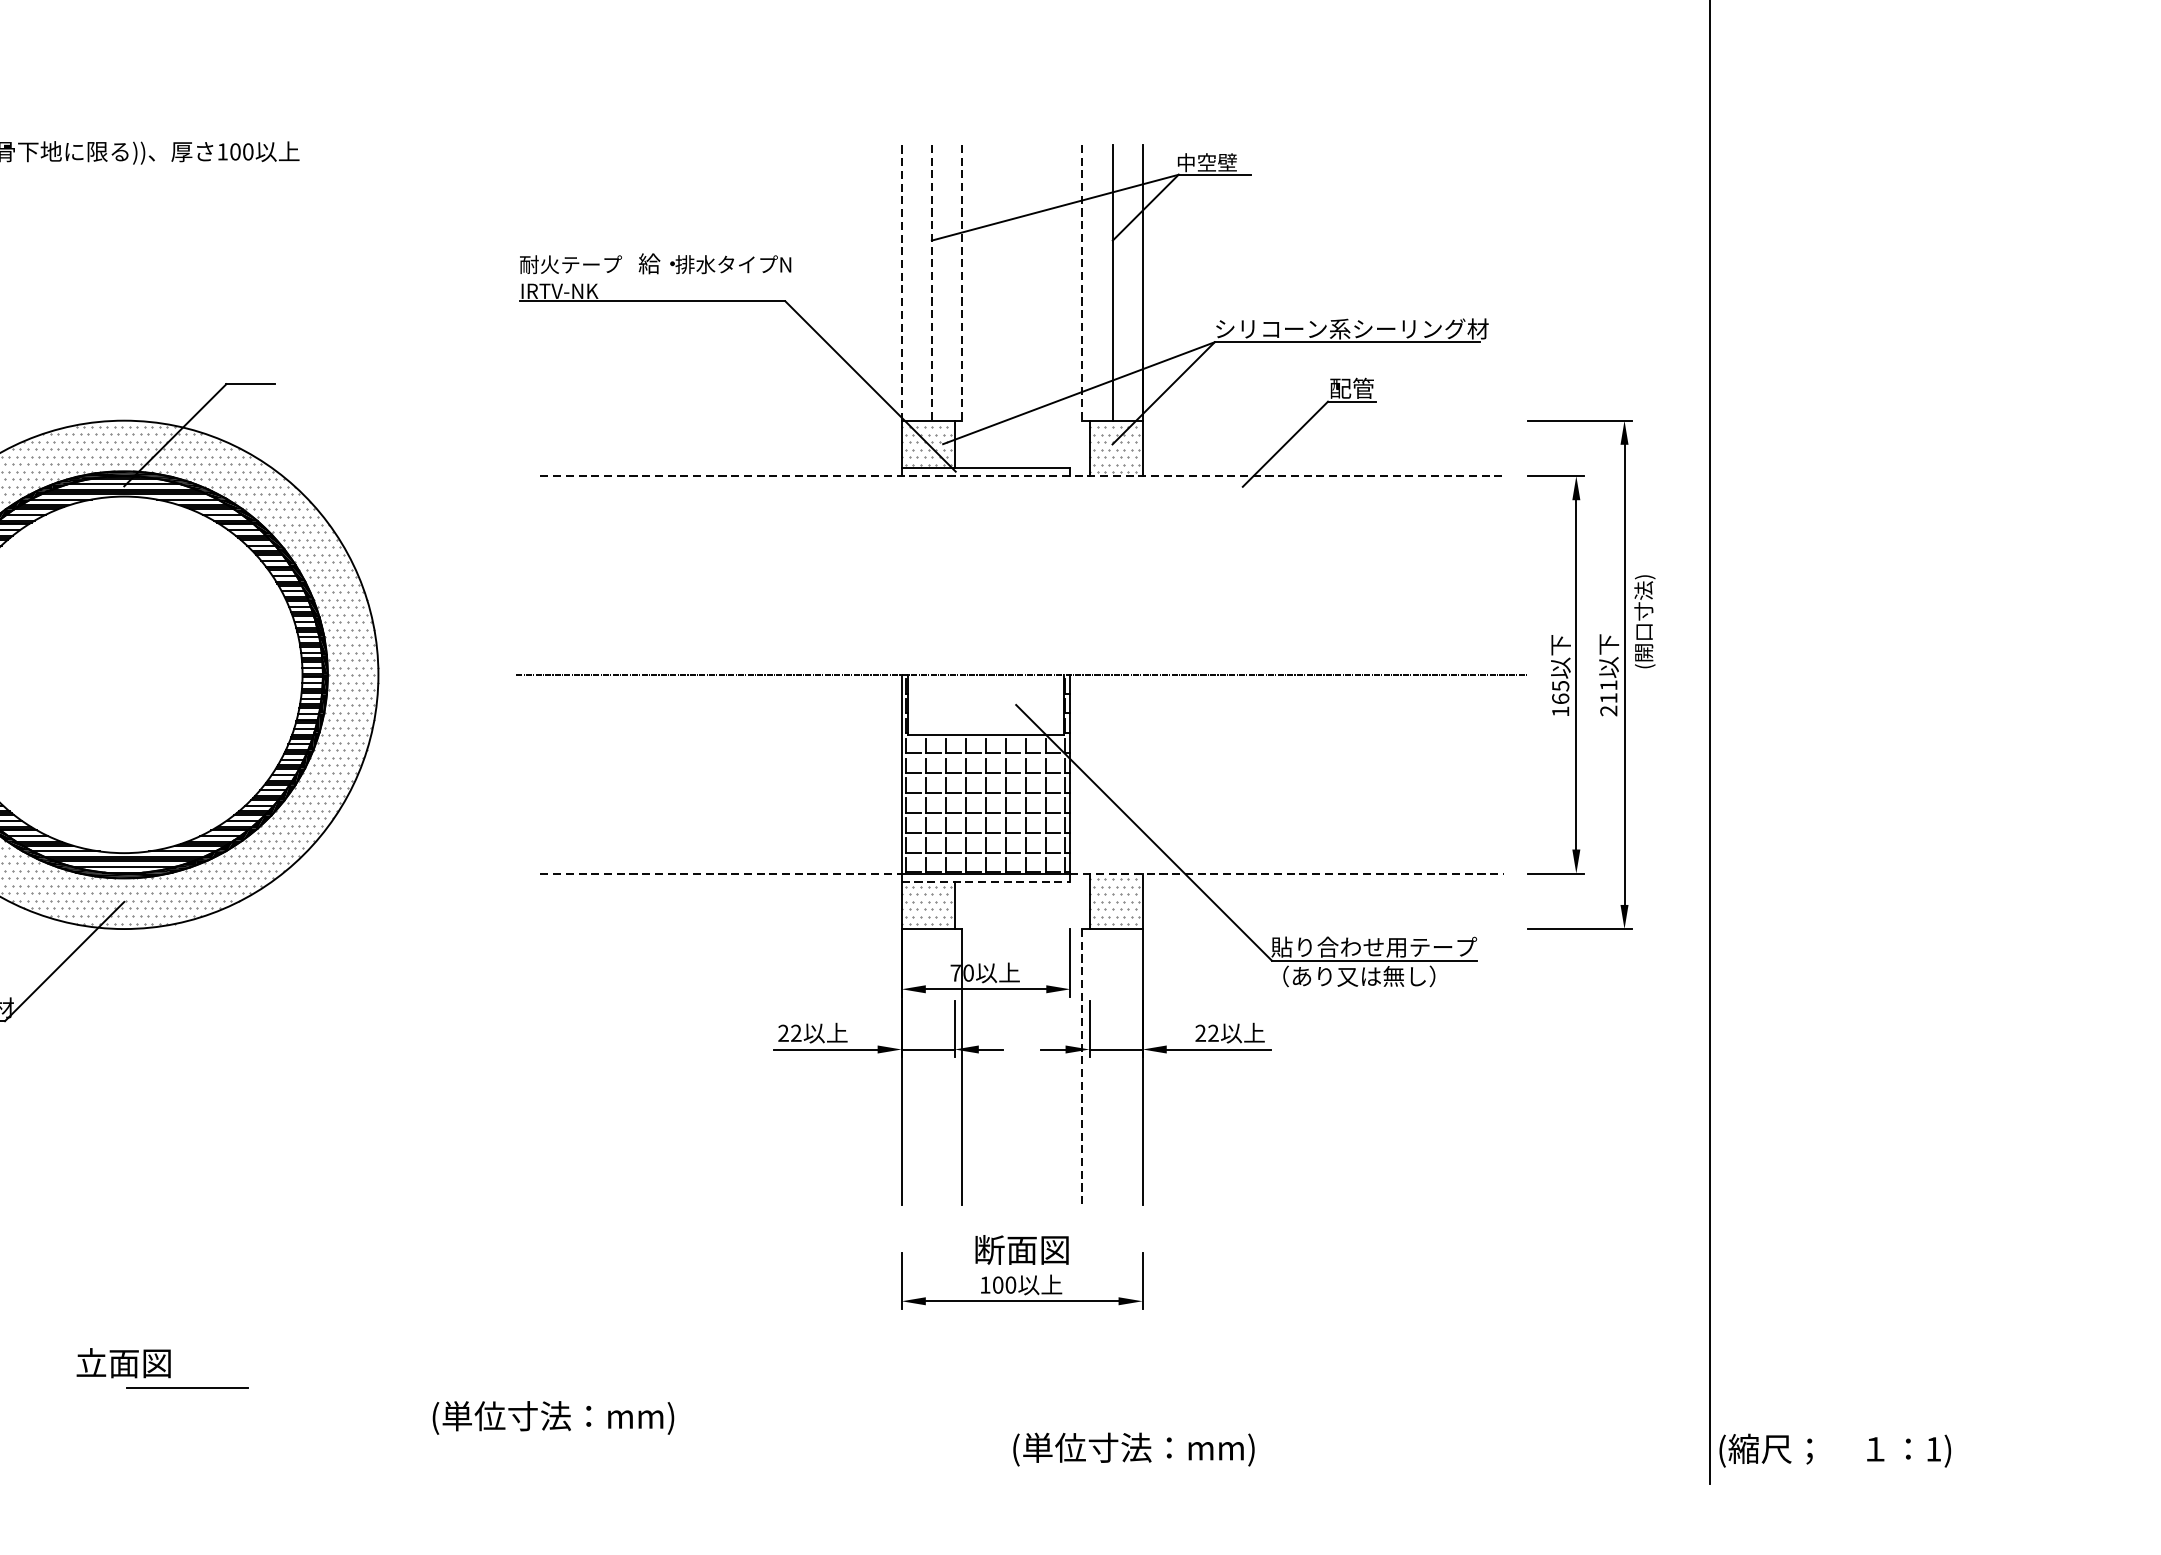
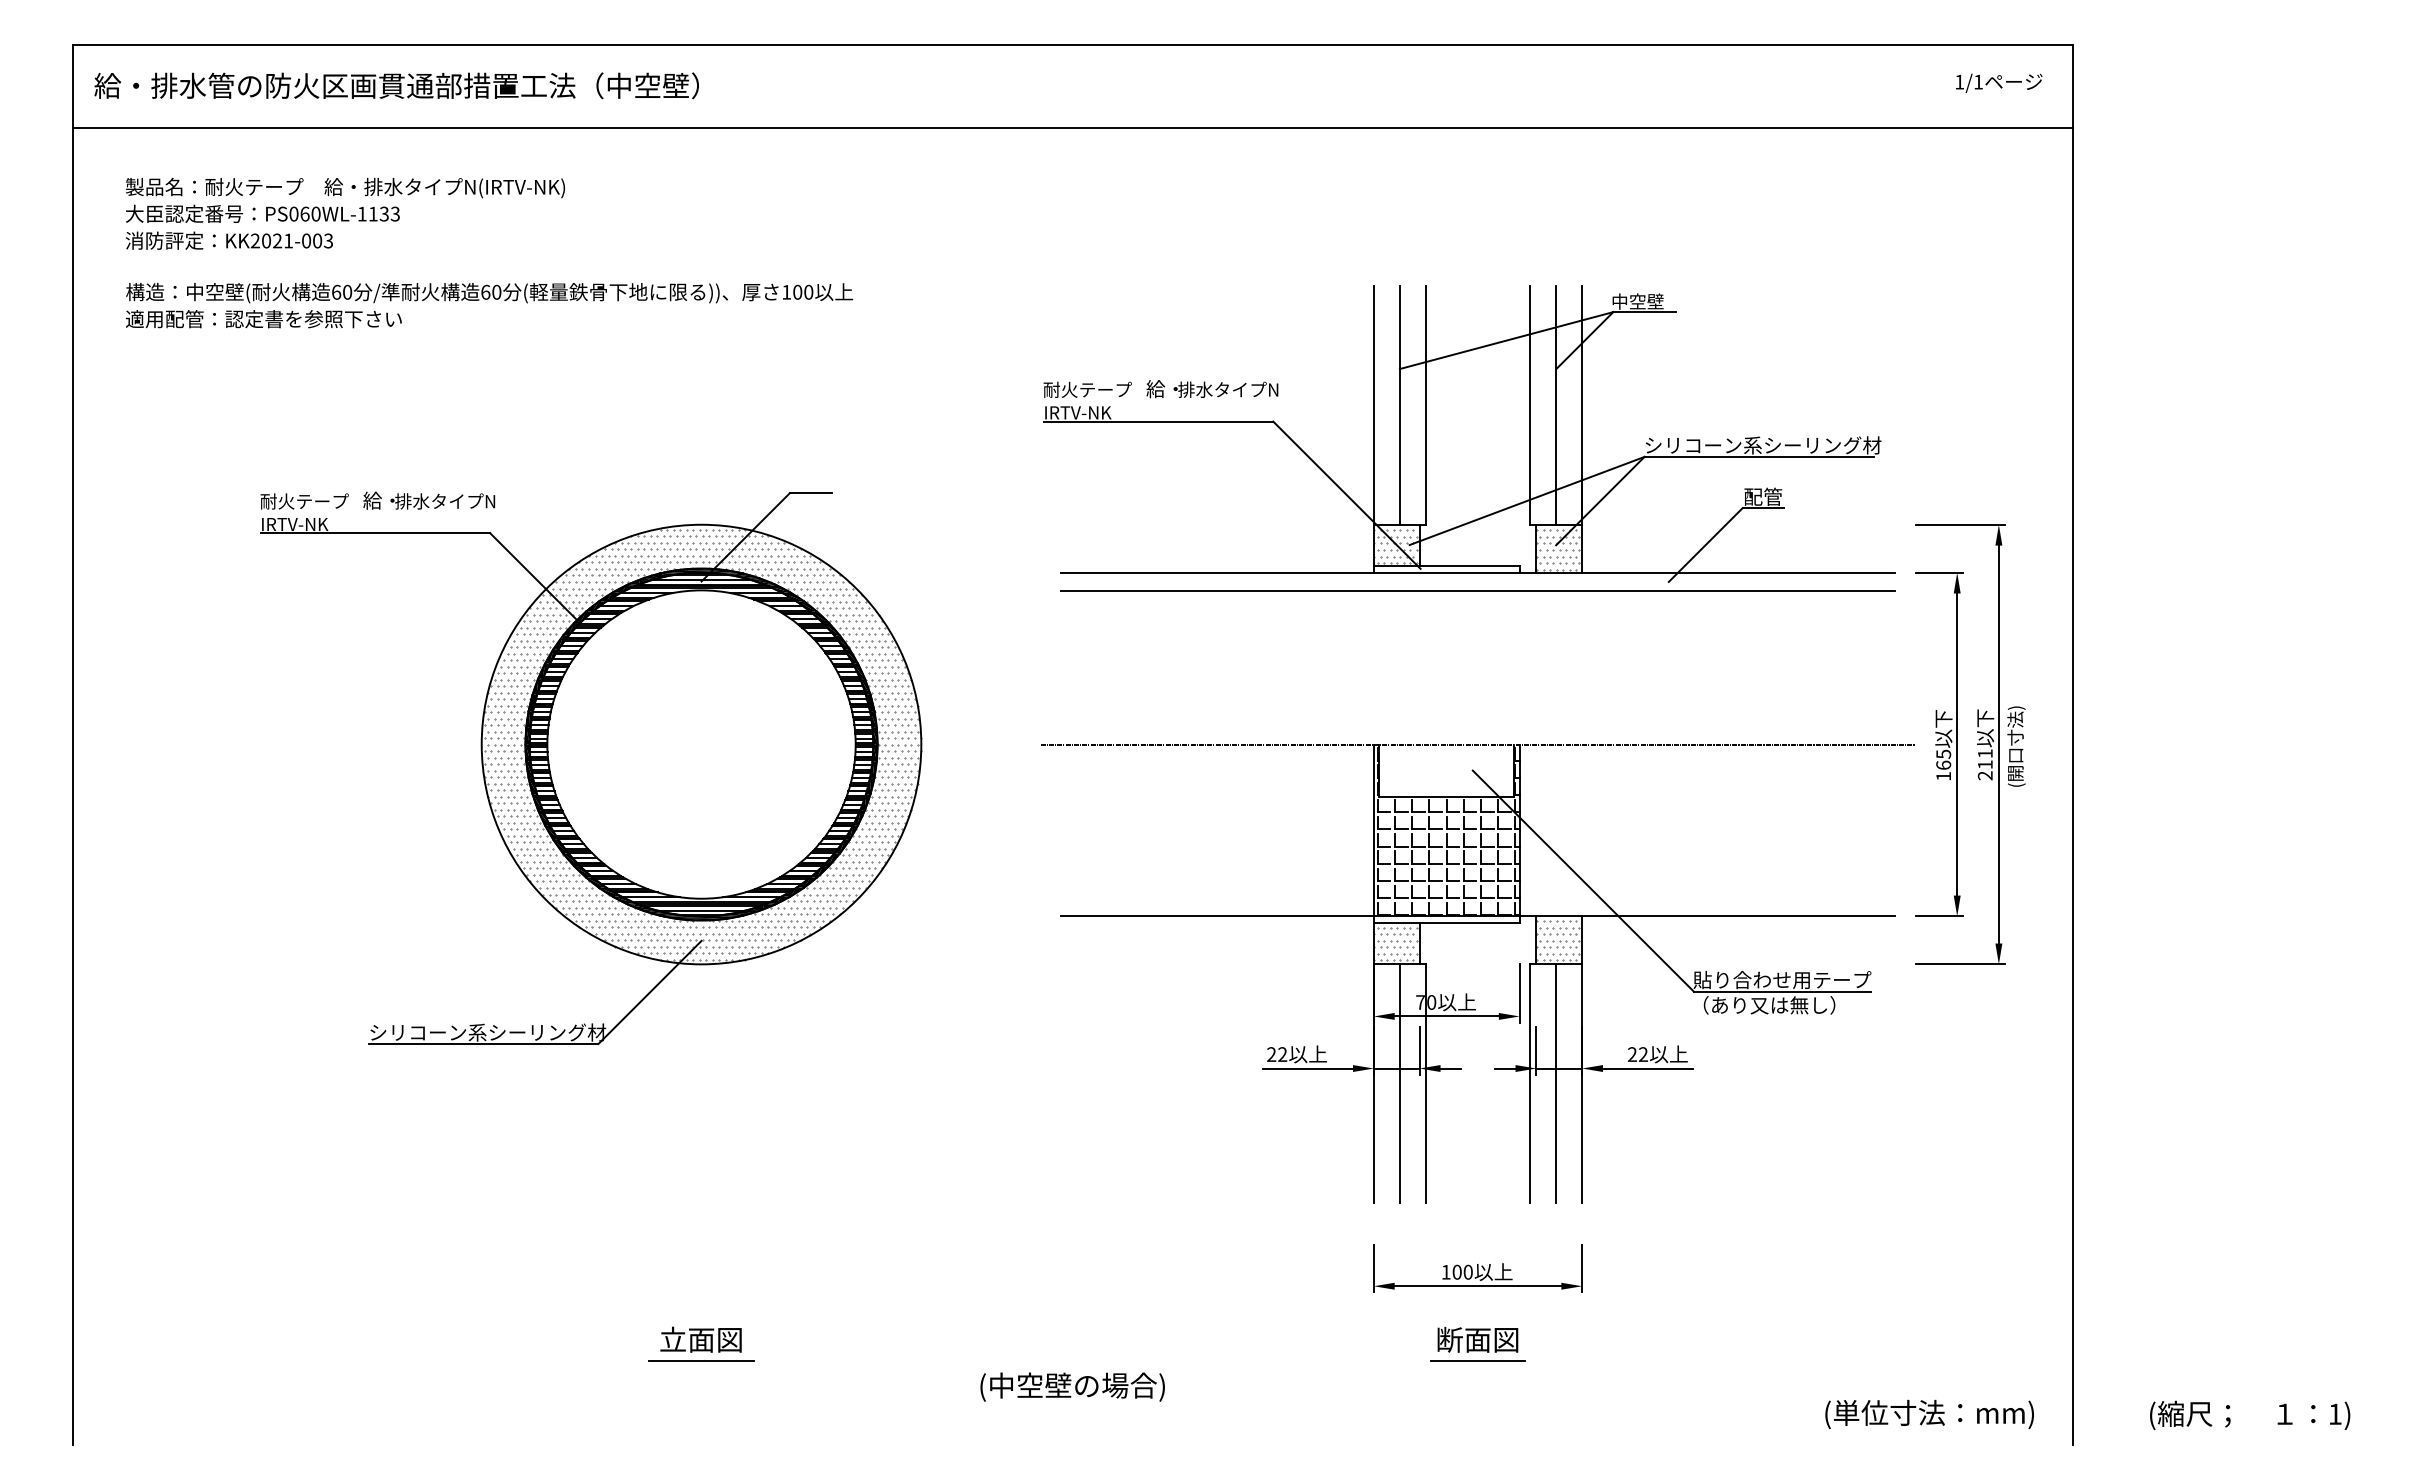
line: (901, 281) -> (1373, 404), dashed -> solid
line: (931, 282) -> (1399, 405), dashed -> solid
line: (961, 282) -> (1425, 405), dashed -> solid
line: (1082, 282) -> (1530, 405), dashed -> solid
line: (1022, 475) -> (1478, 572), dashed -> solid
line: (1021, 497) -> (1477, 591), added
text: (1644, 621) -> (2016, 746), moved
line: (722, 873) -> (1218, 916), dashed -> solid
line: (1287, 873) -> (1707, 916), dashed -> solid
line: (985, 881) -> (1446, 923), dashed -> solid
line: (931, 1066) -> (1399, 1083), added
line: (1112, 1066) -> (1556, 1083), added
line: (1082, 1067) -> (1530, 1084), dashed -> solid
text: (1021, 1249) -> (1477, 1339), moved
line: (187, 1387) -> (701, 1360), moved
line: (1021, 1388) -> (1477, 1361), added
text: (553, 1417) -> (1072, 1386), (単位寸法：mm) -> (中空壁の場合)
text: (1133, 1449) -> (1929, 1414), moved
text: (1835, 1450) -> (2250, 1415), moved

